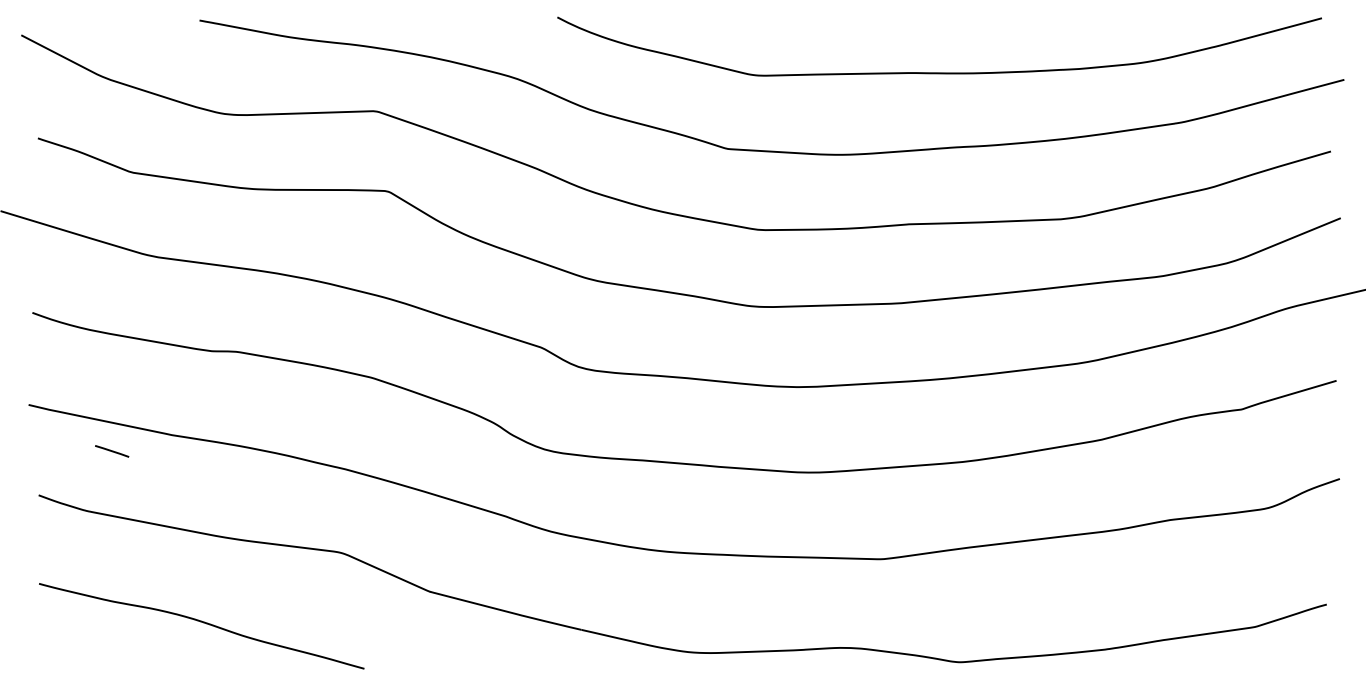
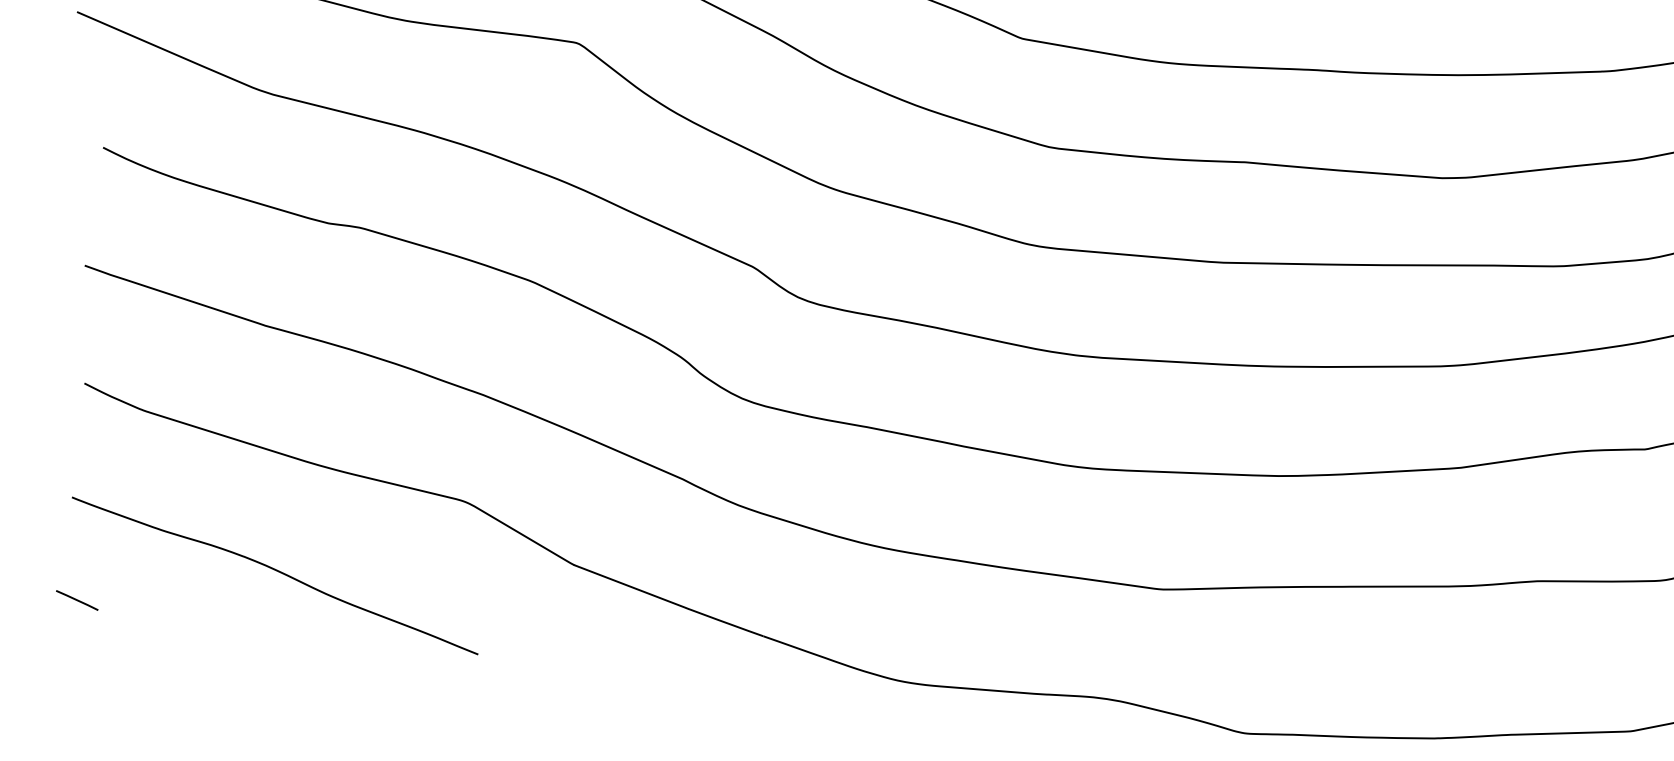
line: (112, 451) -> (77, 600), moved

